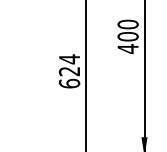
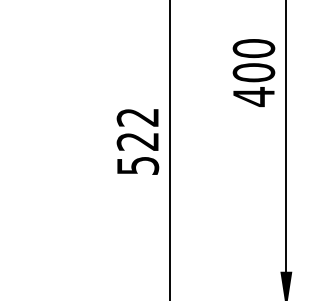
text: (69, 71) -> (137, 141), 624 -> 522

